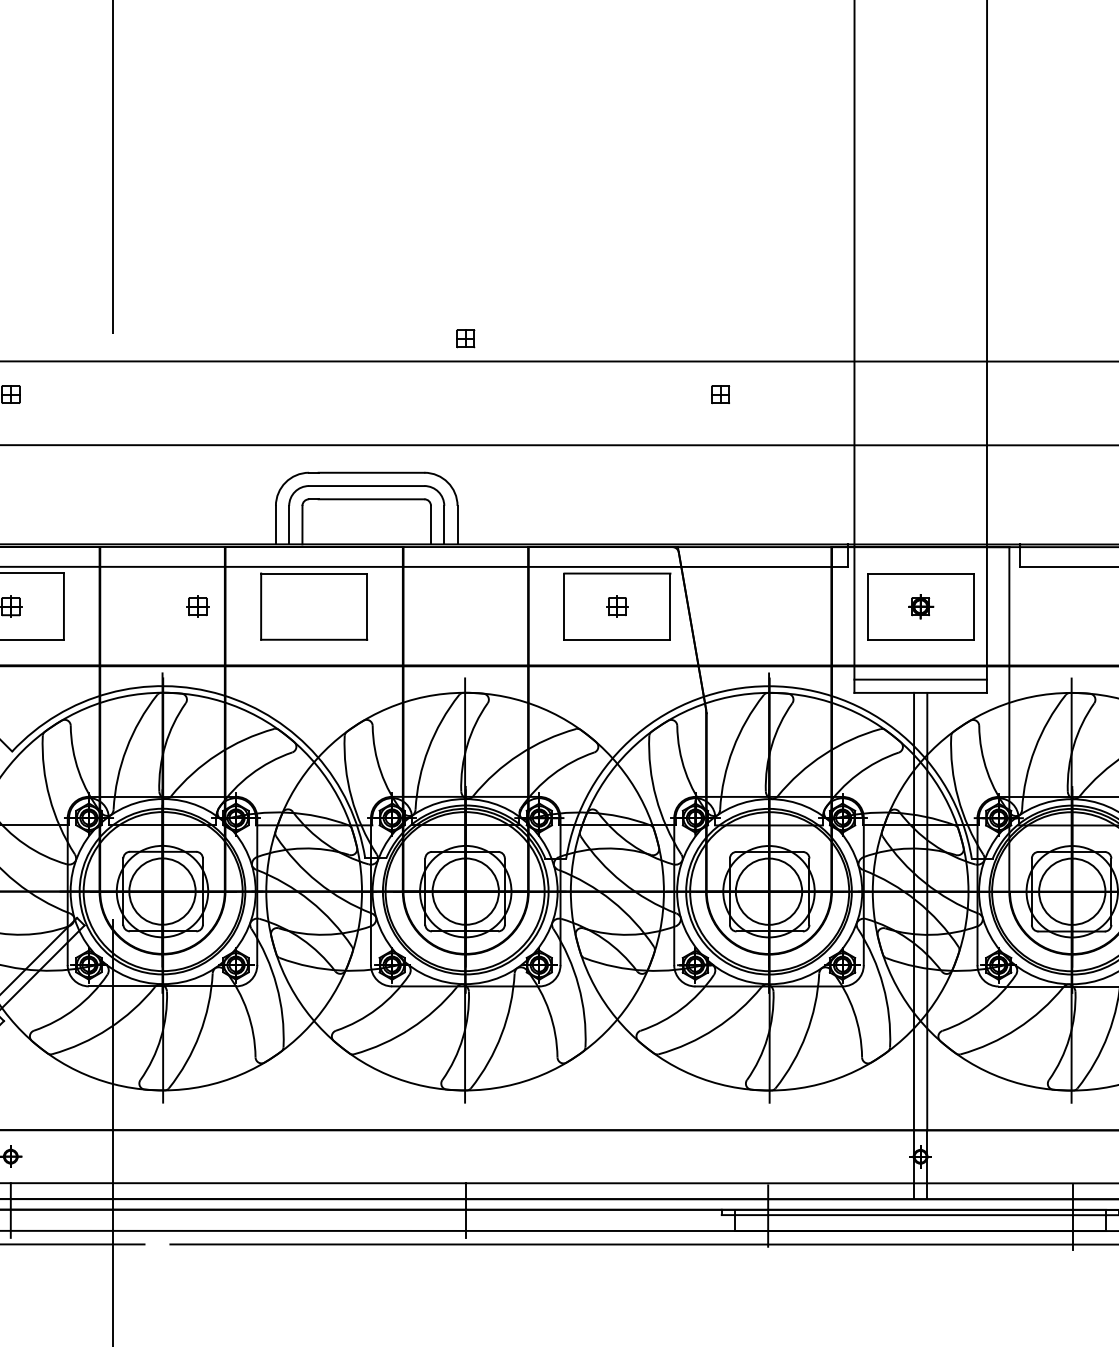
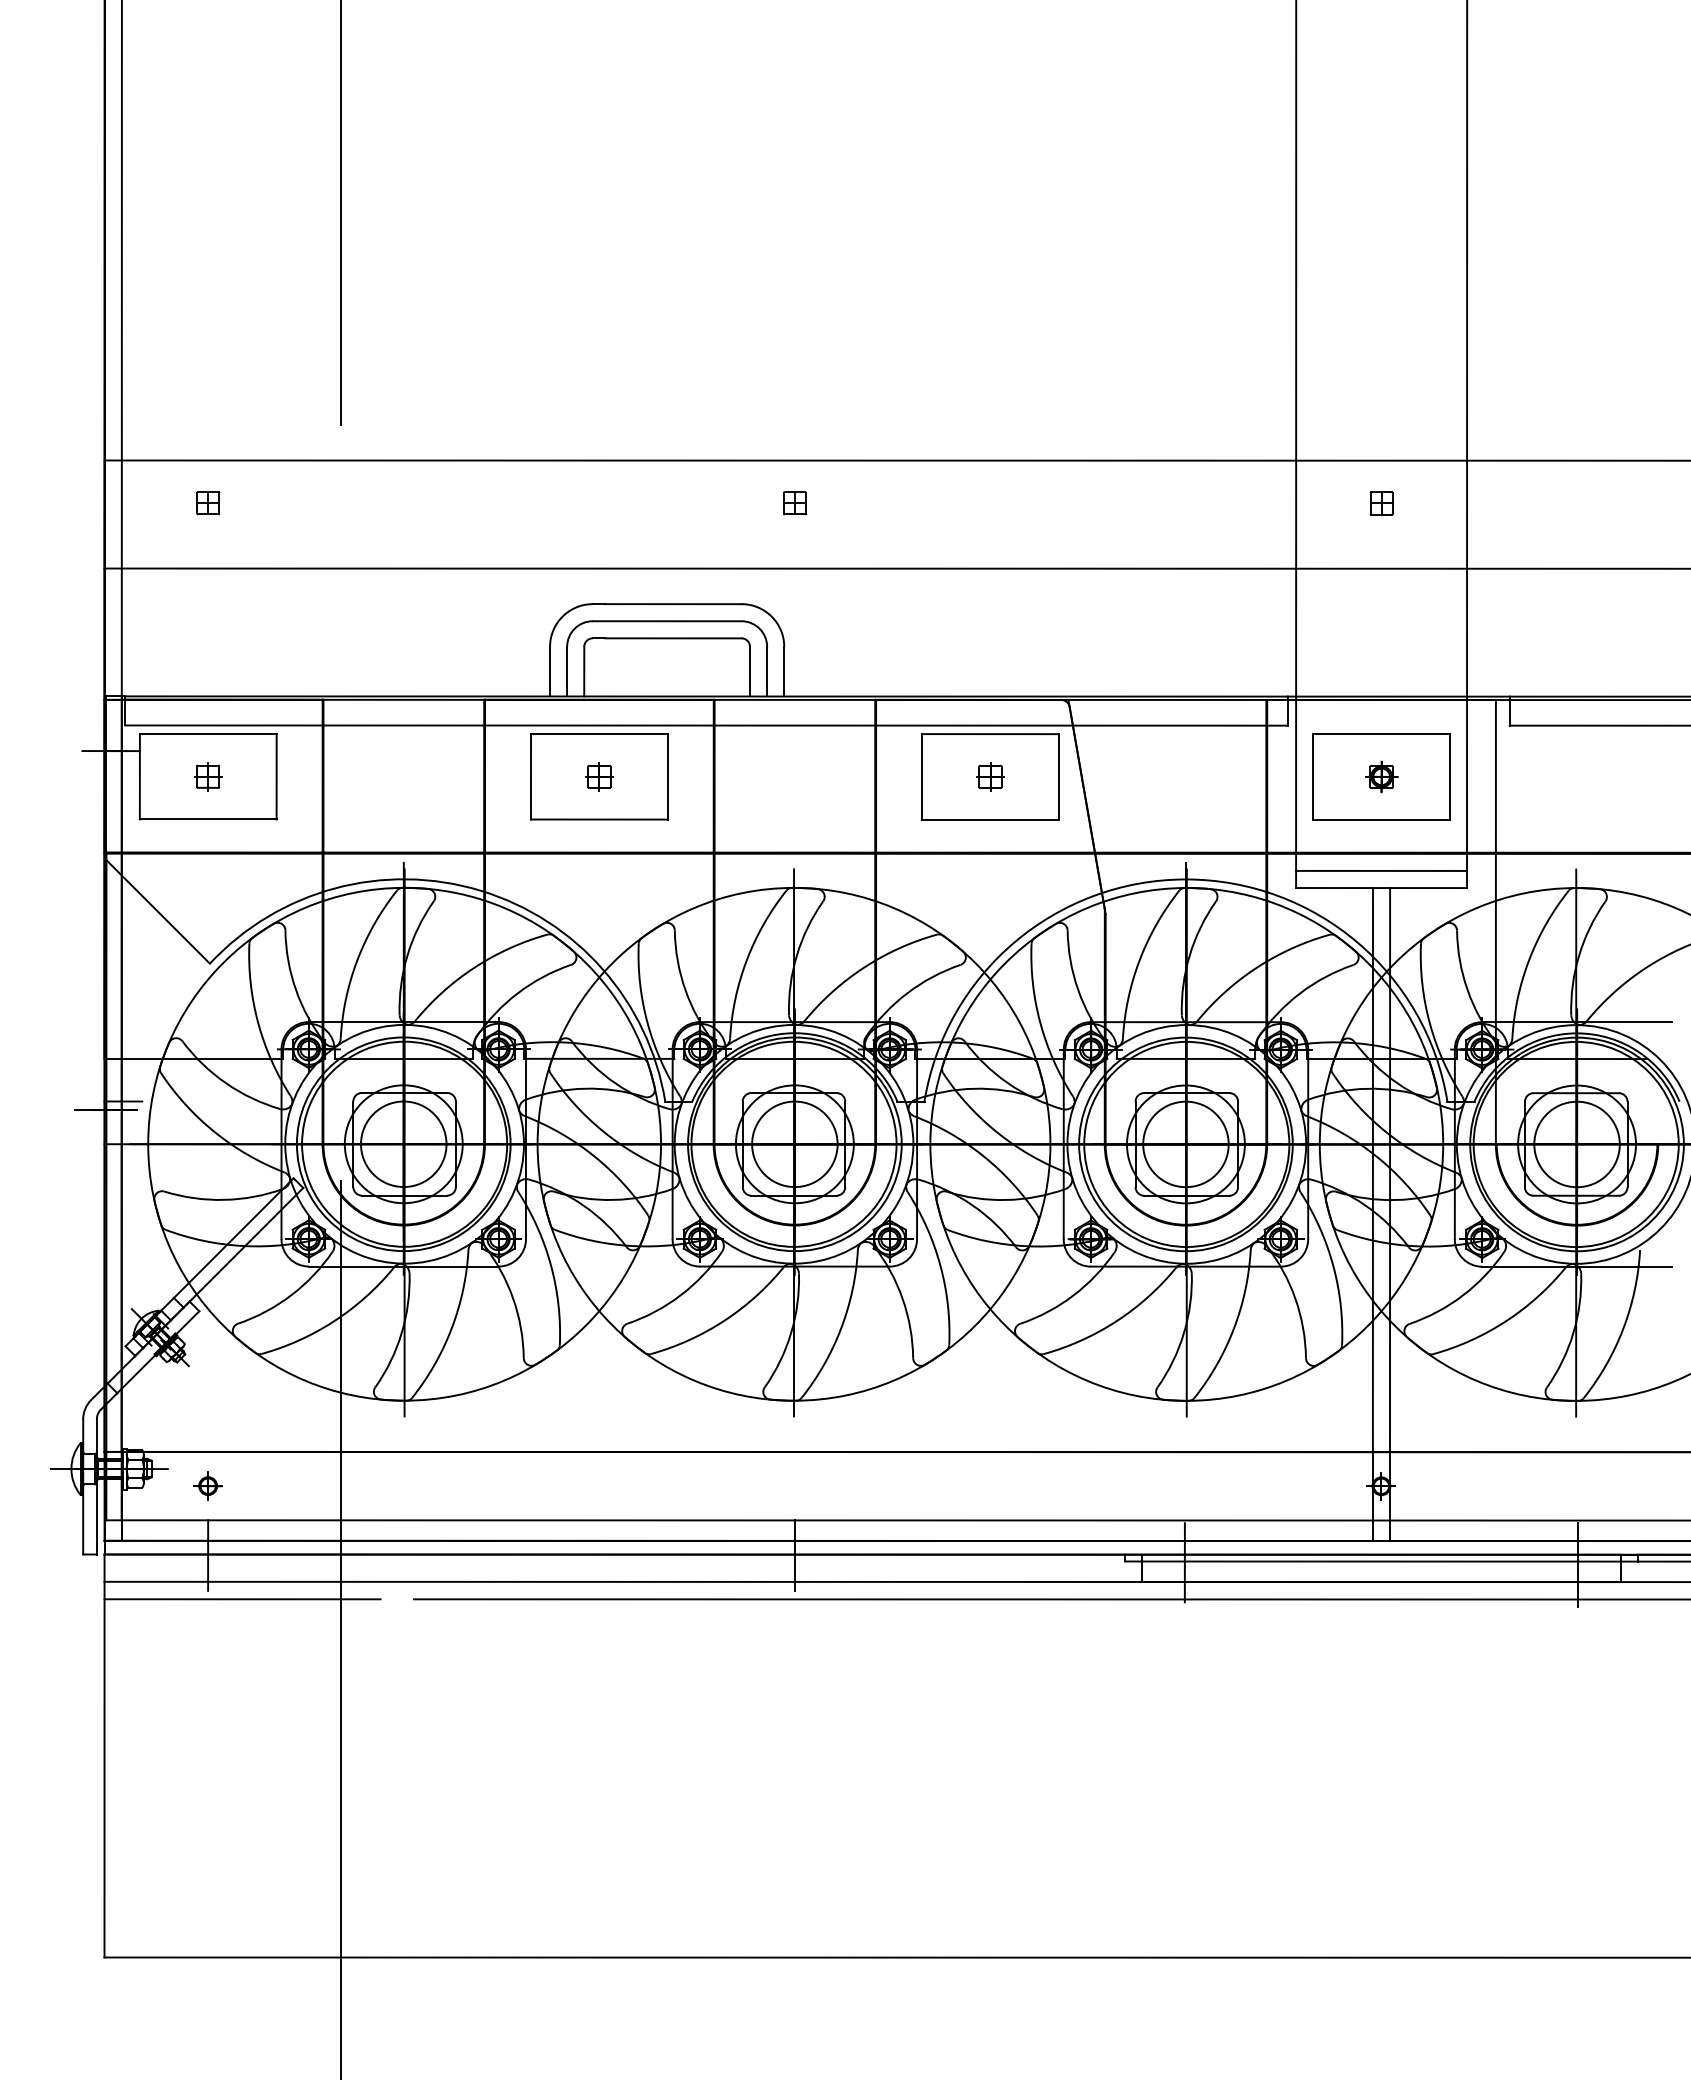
part: (465, 338) -> (794, 503), moved
part: (720, 394) -> (1381, 503), moved
part: (197, 606) -> (599, 776), moved

